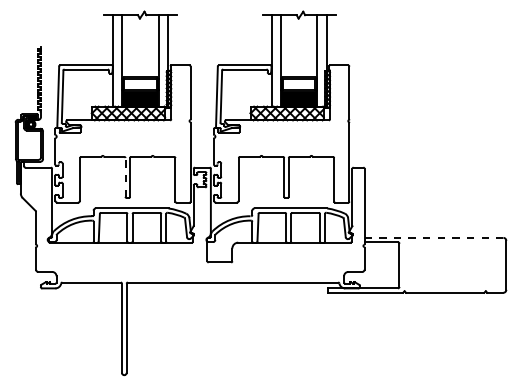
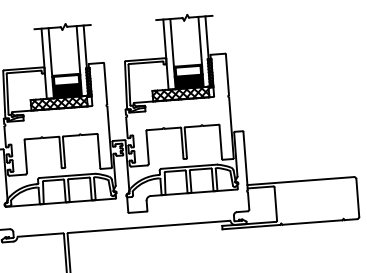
line: (125, 176) -> (60, 151), dashed -> solid
line: (434, 237) -> (301, 180), dashed -> solid

